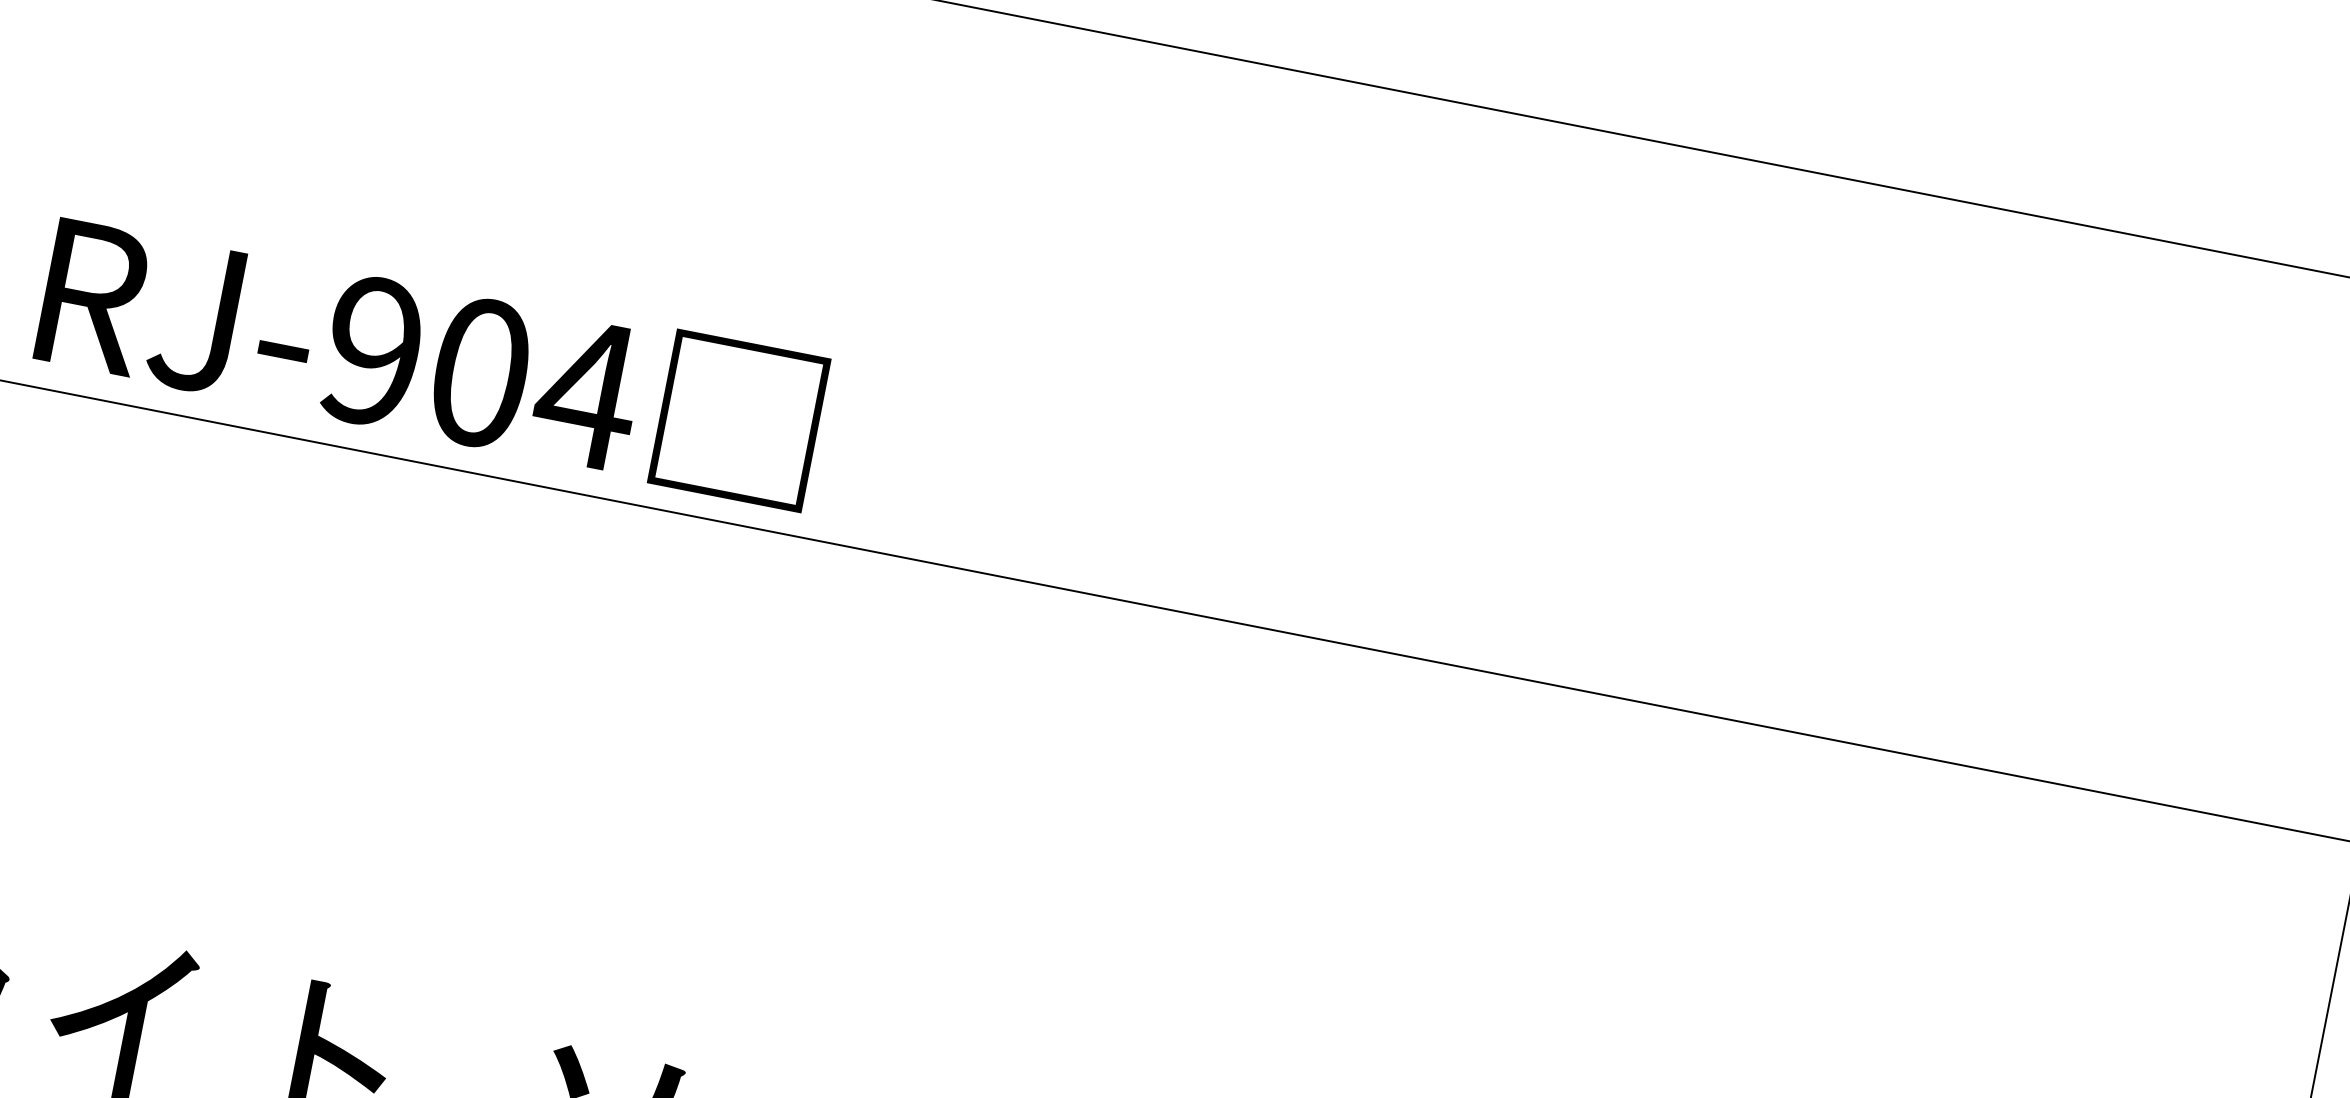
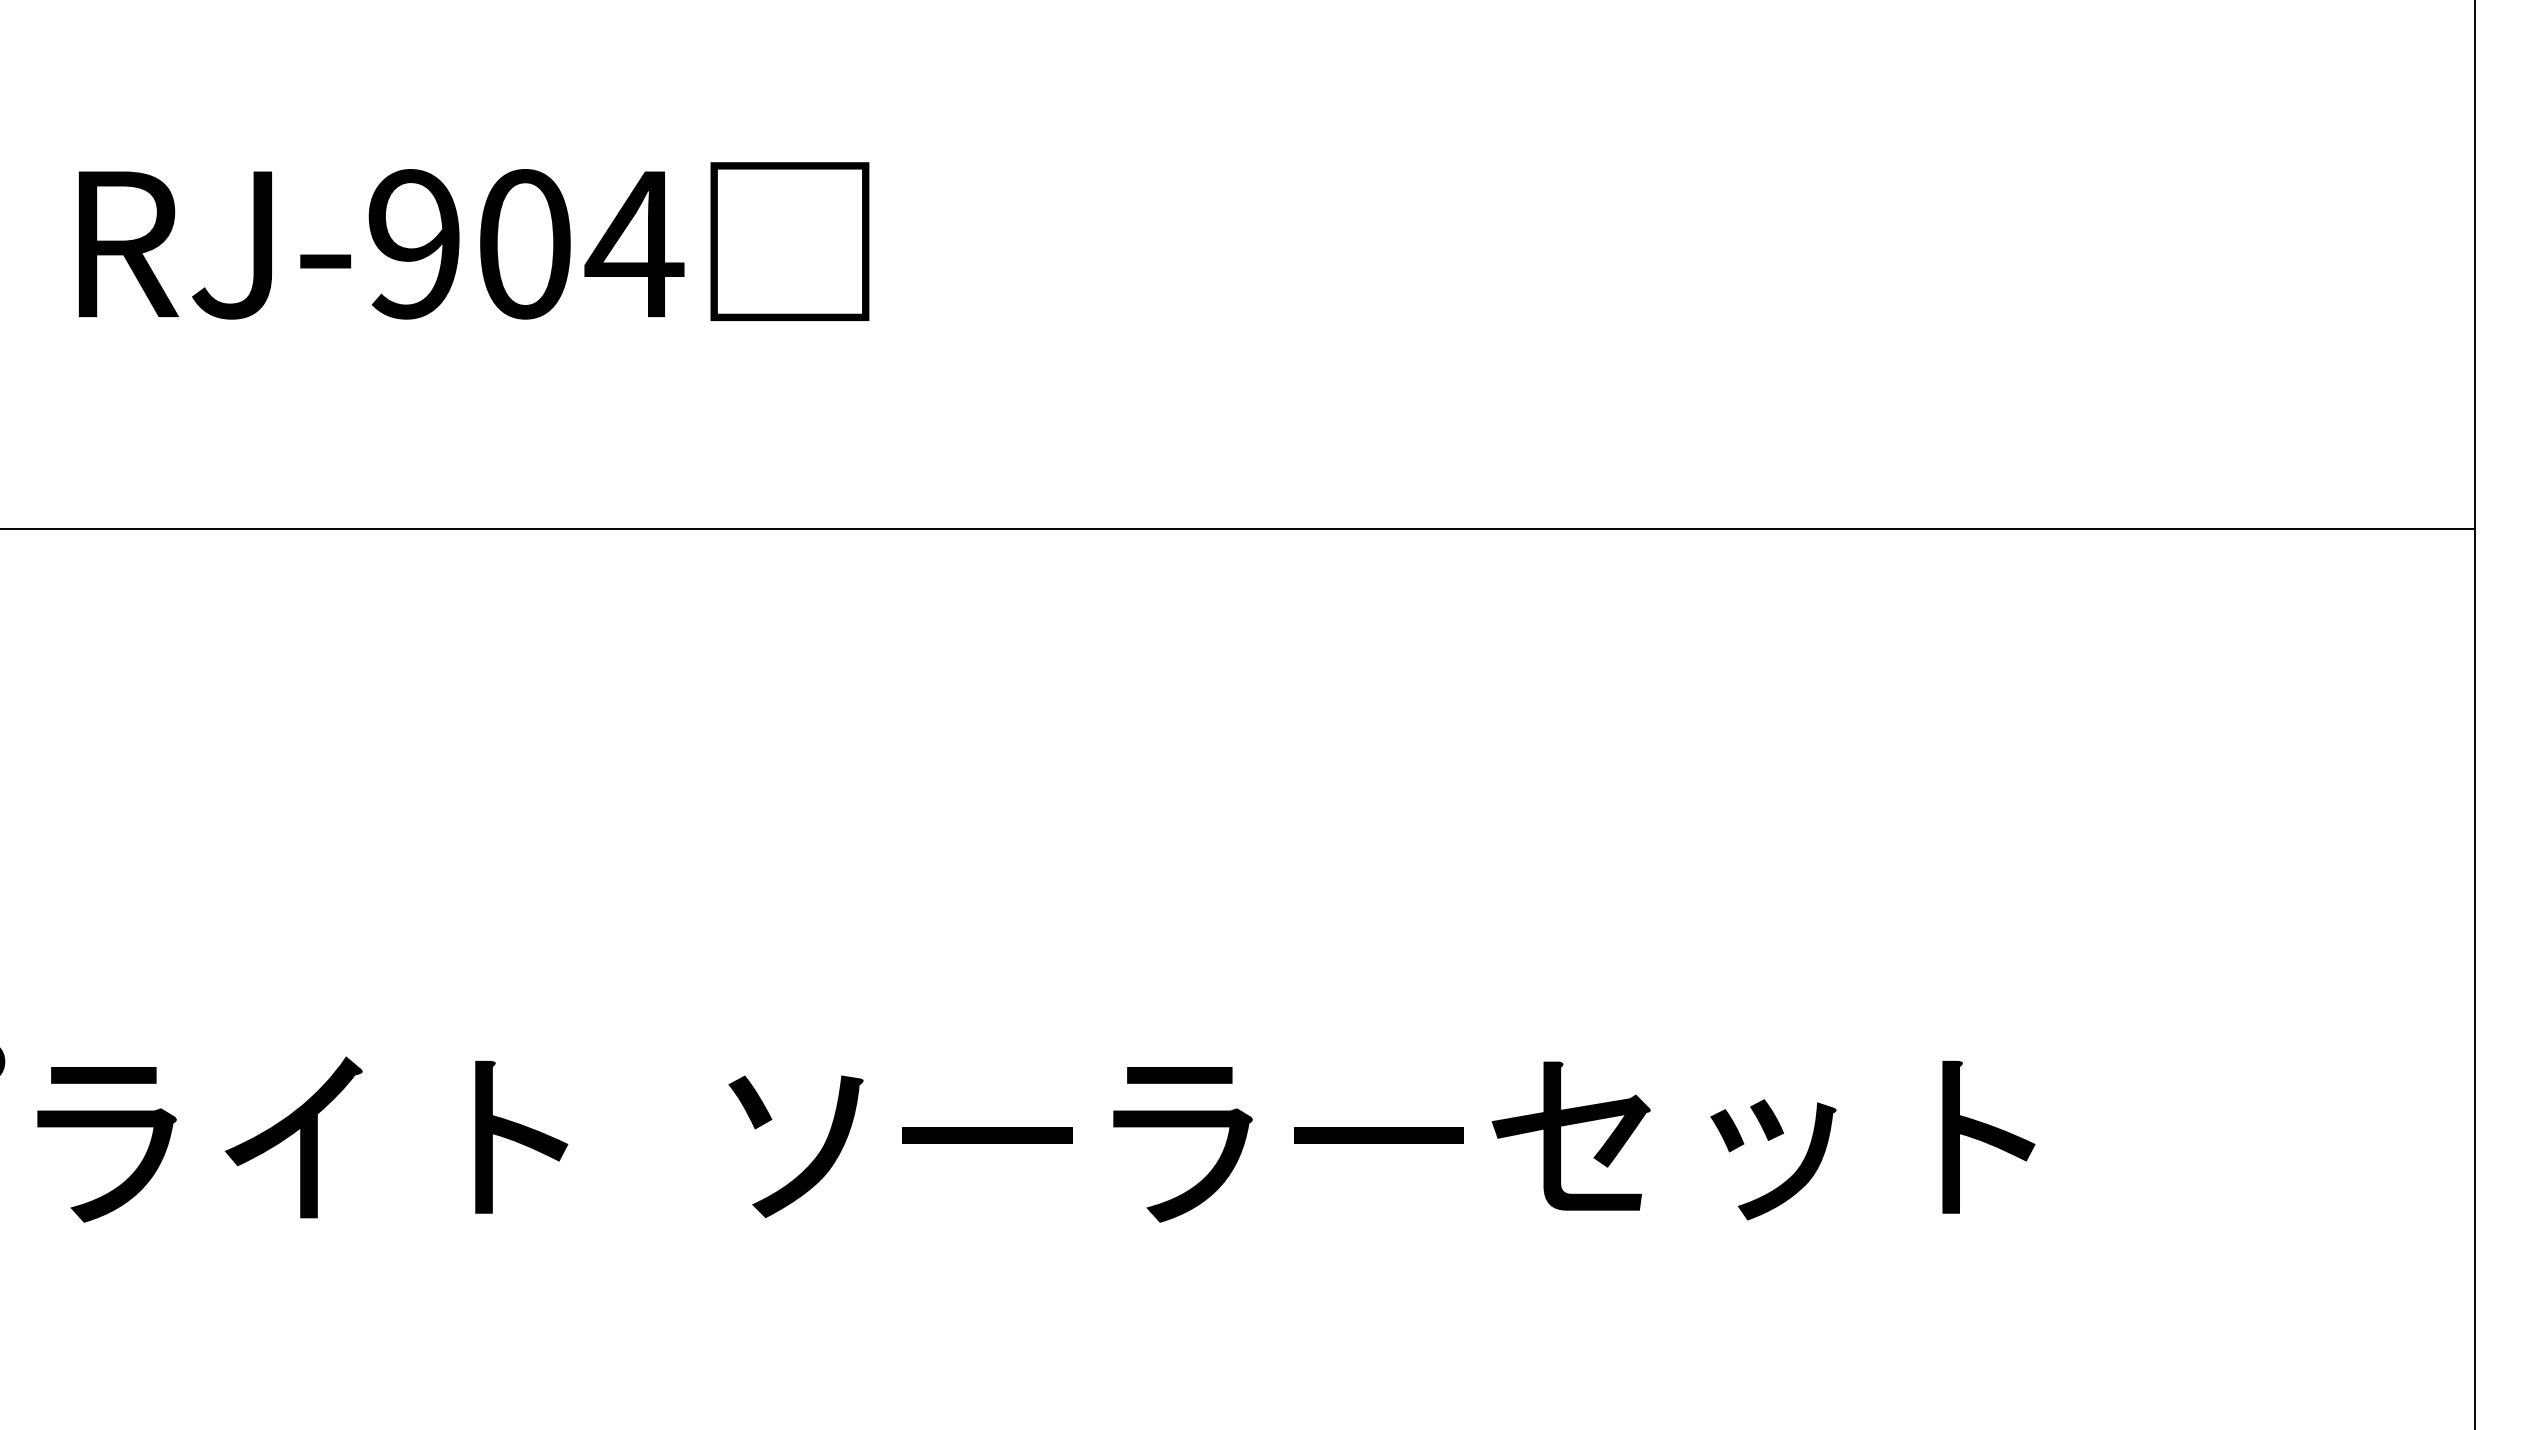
text: (431, 360) -> (473, 241), moved

